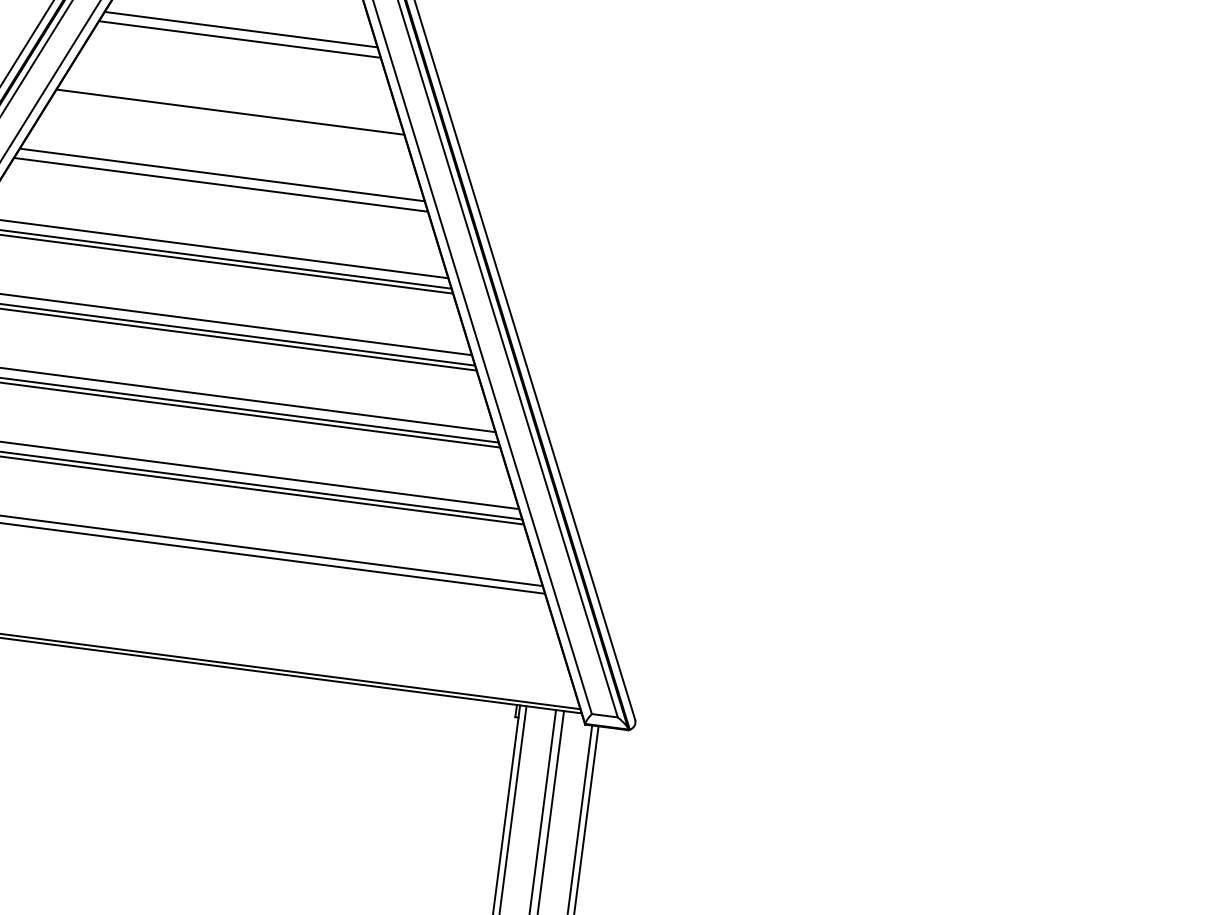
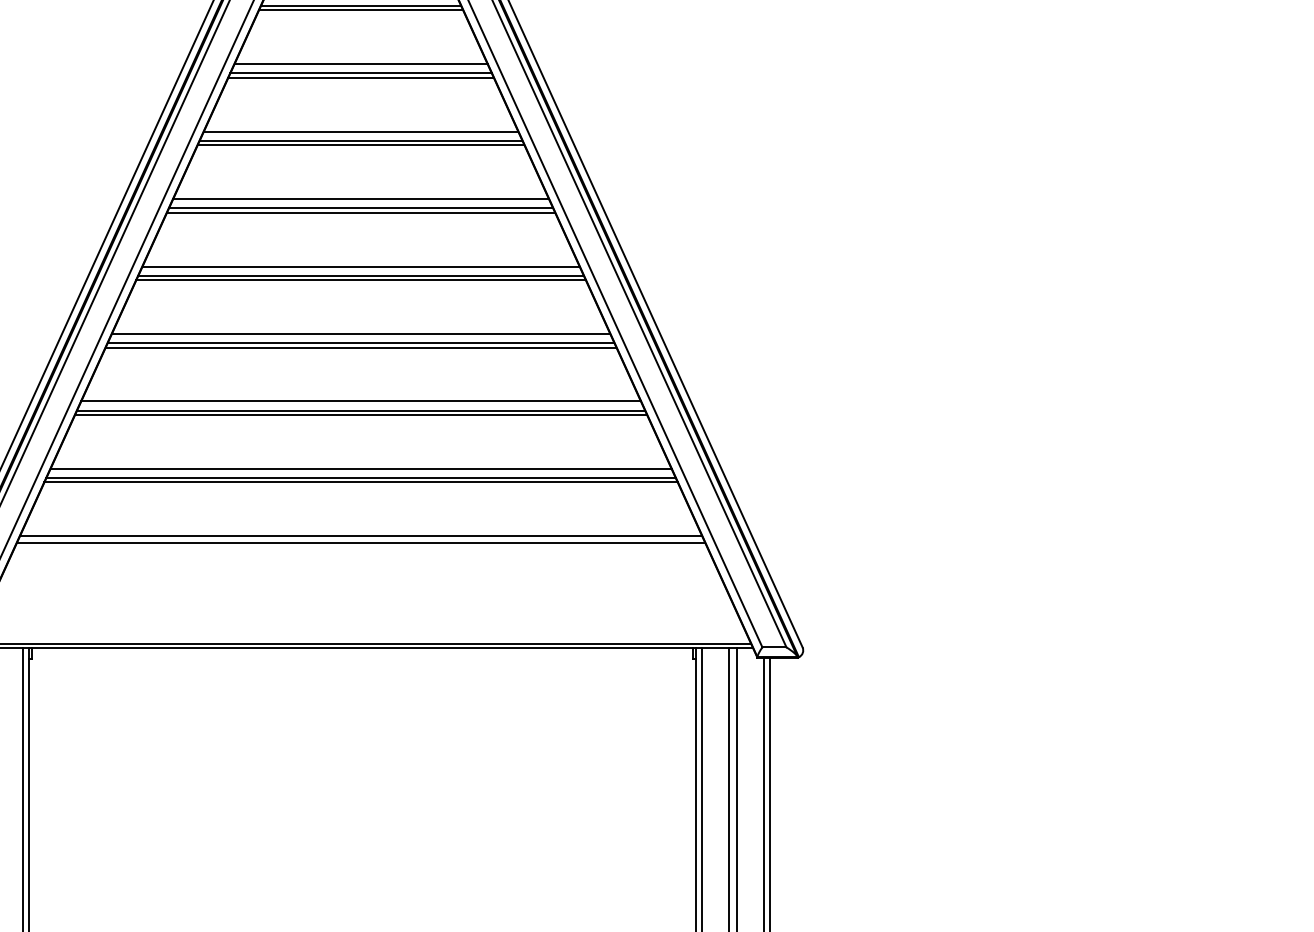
line: (238, 43) -> (360, 77), added
line: (231, 102) -> (360, 131), added
line: (229, 117) -> (360, 145), added
line: (220, 189) -> (361, 212), added

